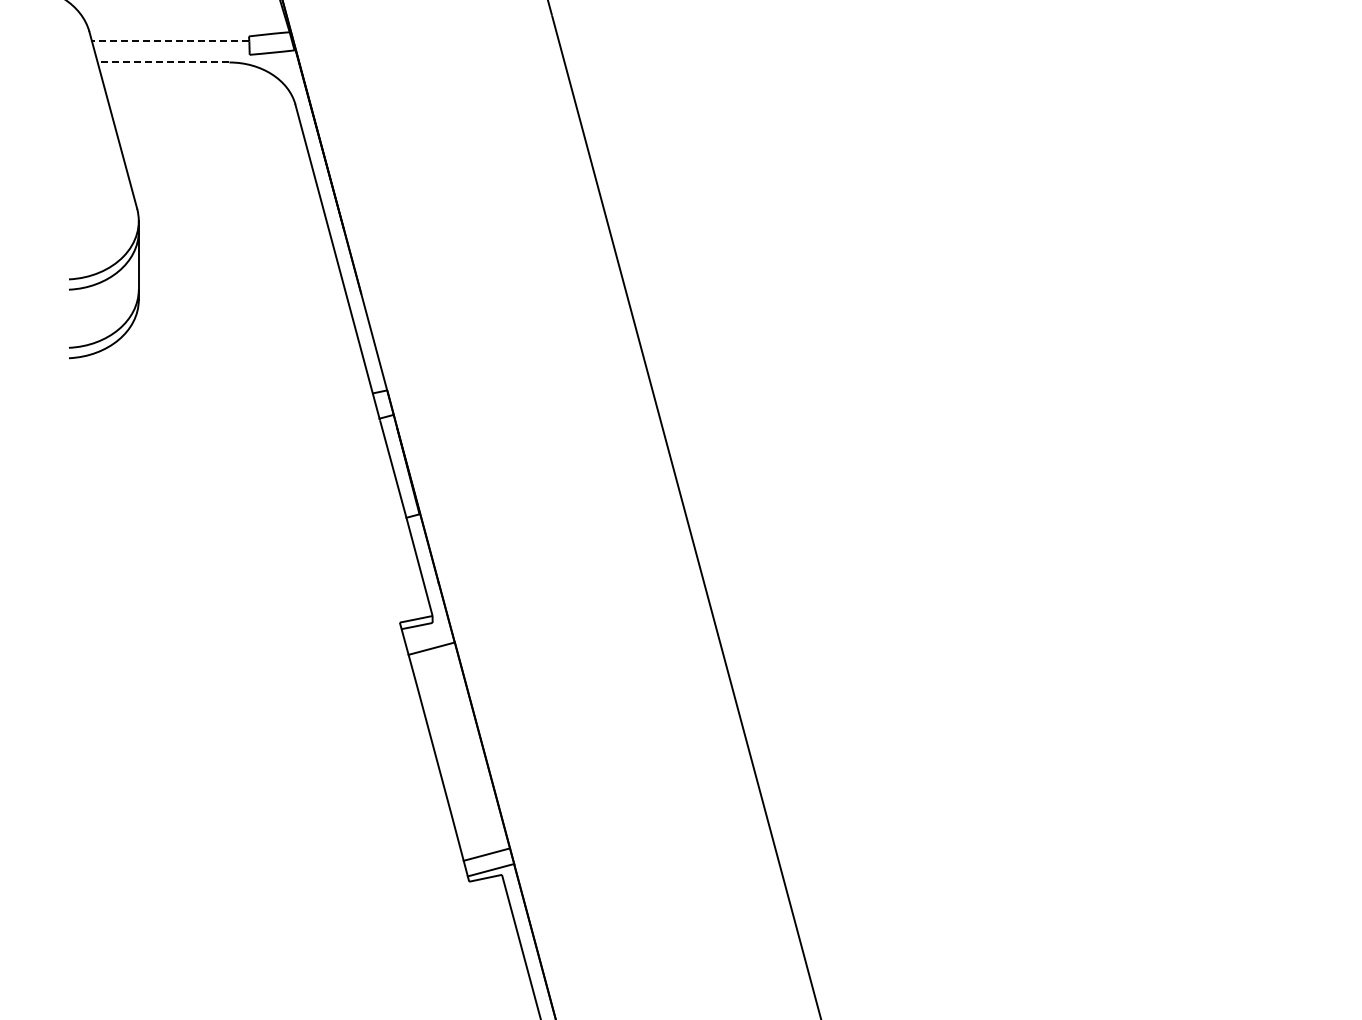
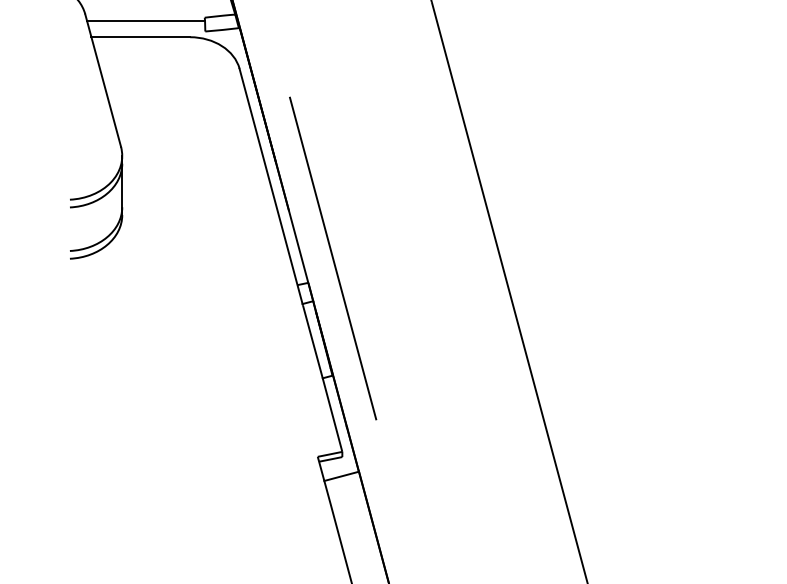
line: (170, 41) -> (145, 21), dashed -> solid
line: (163, 62) -> (140, 37), dashed -> solid
line: (419, 357) -> (332, 258), added

